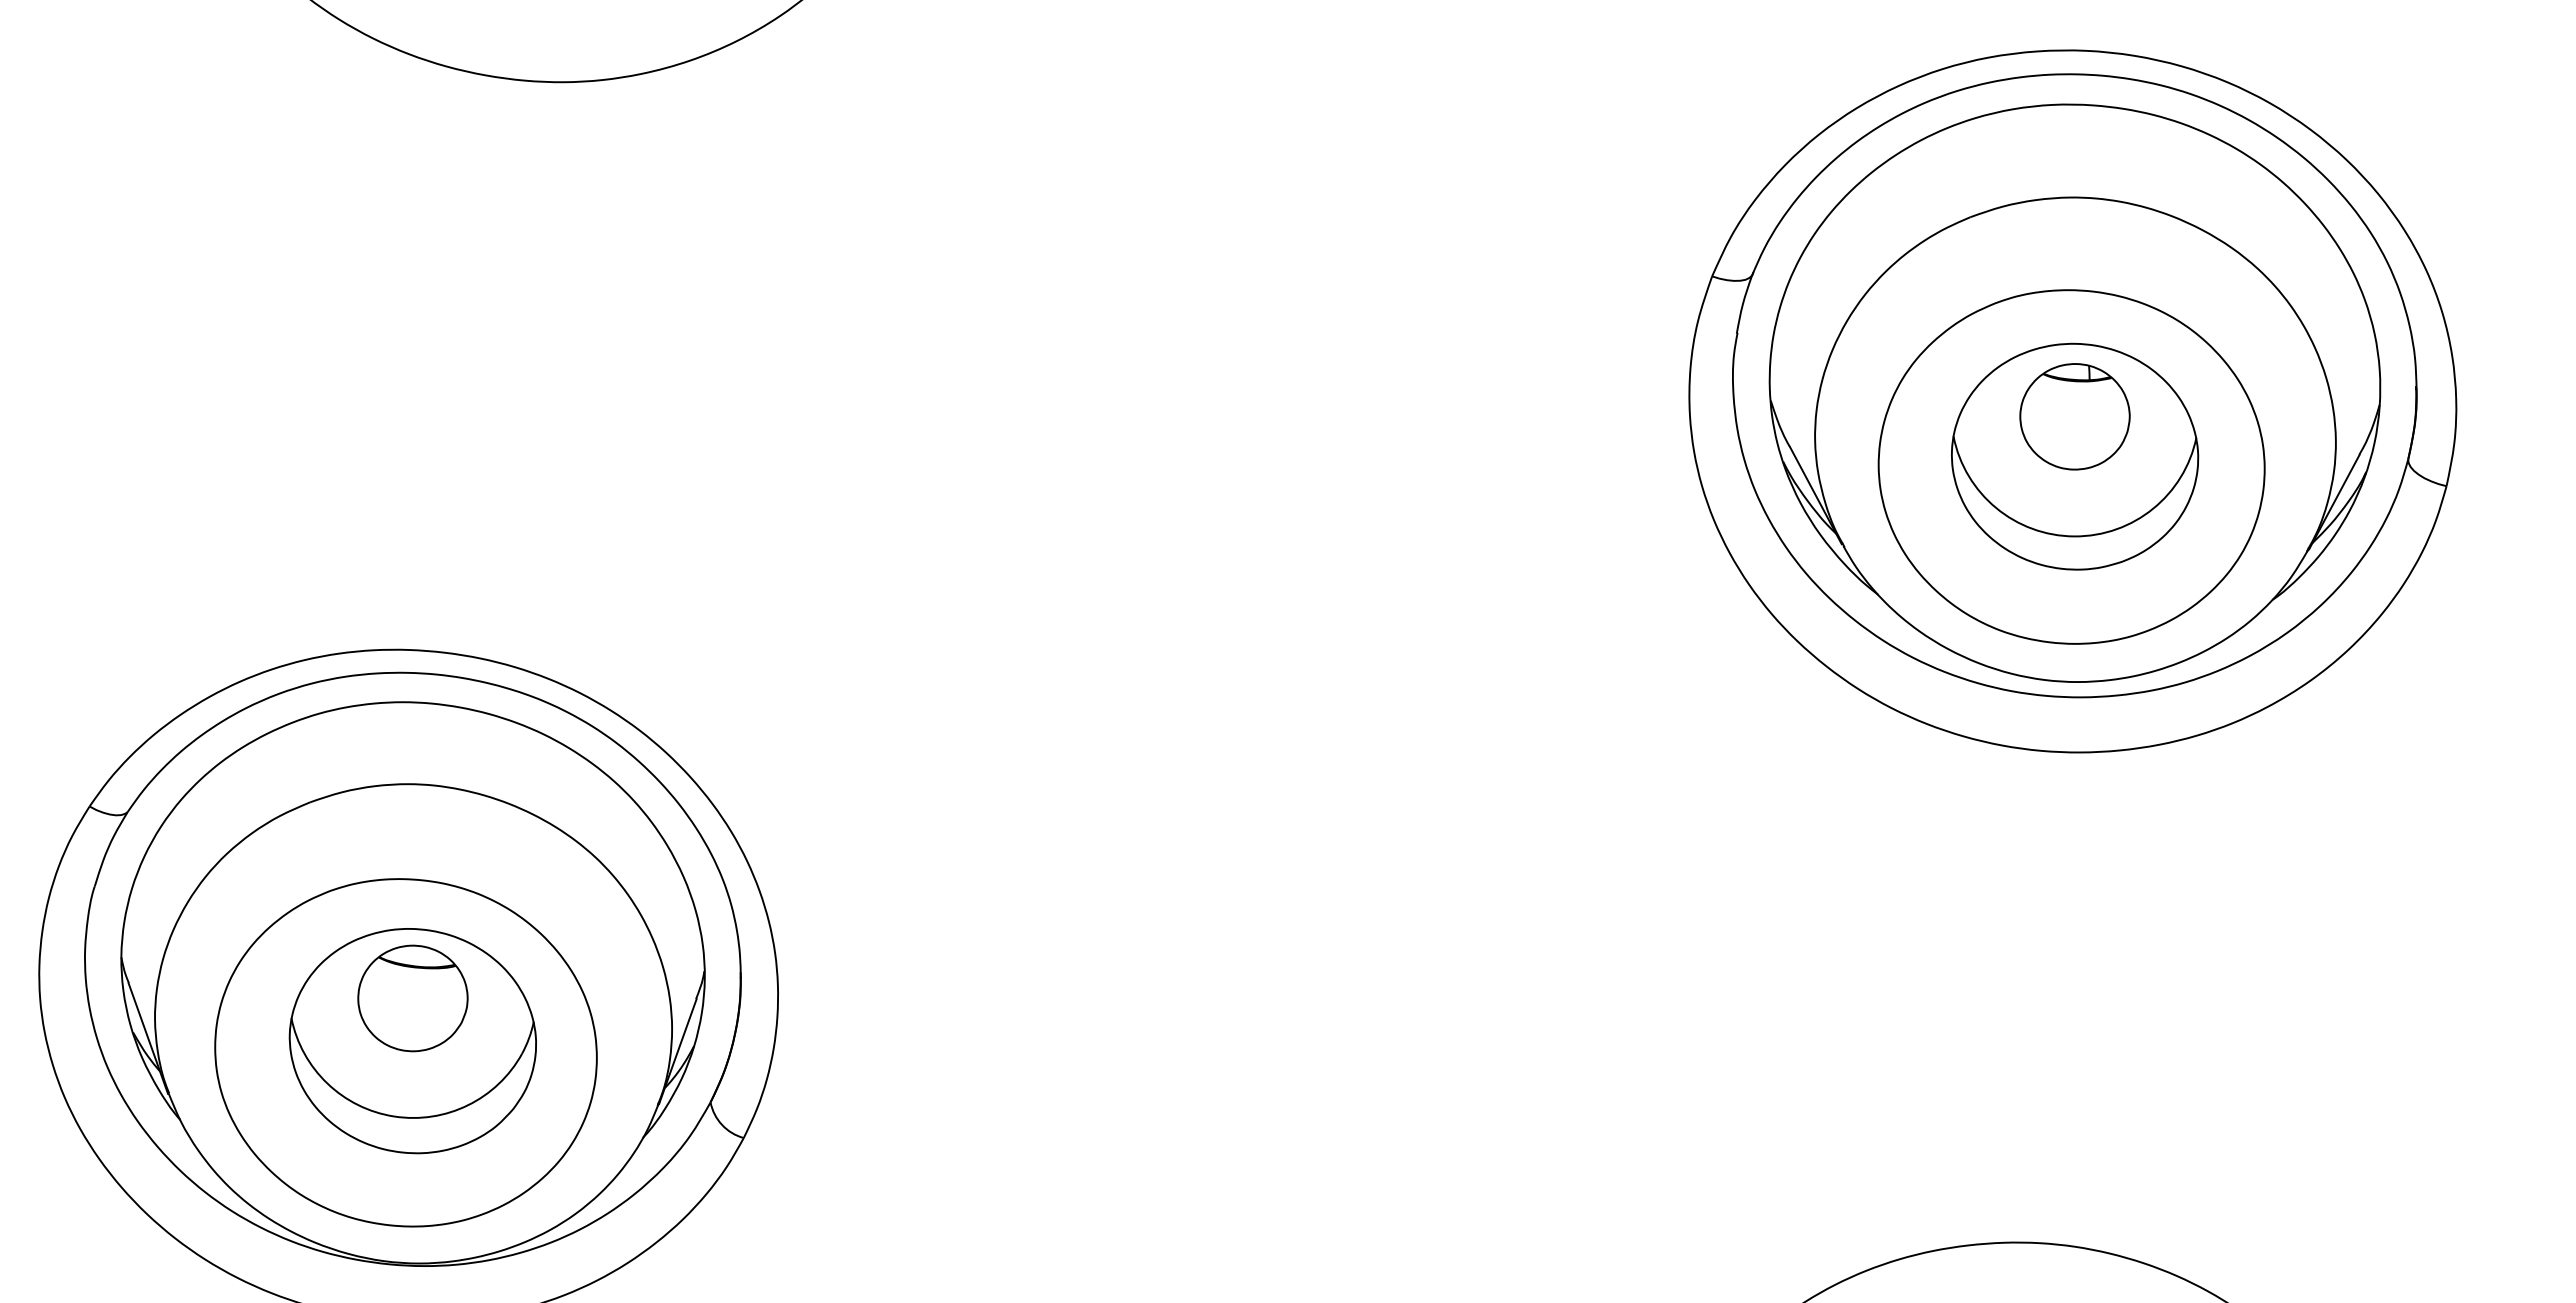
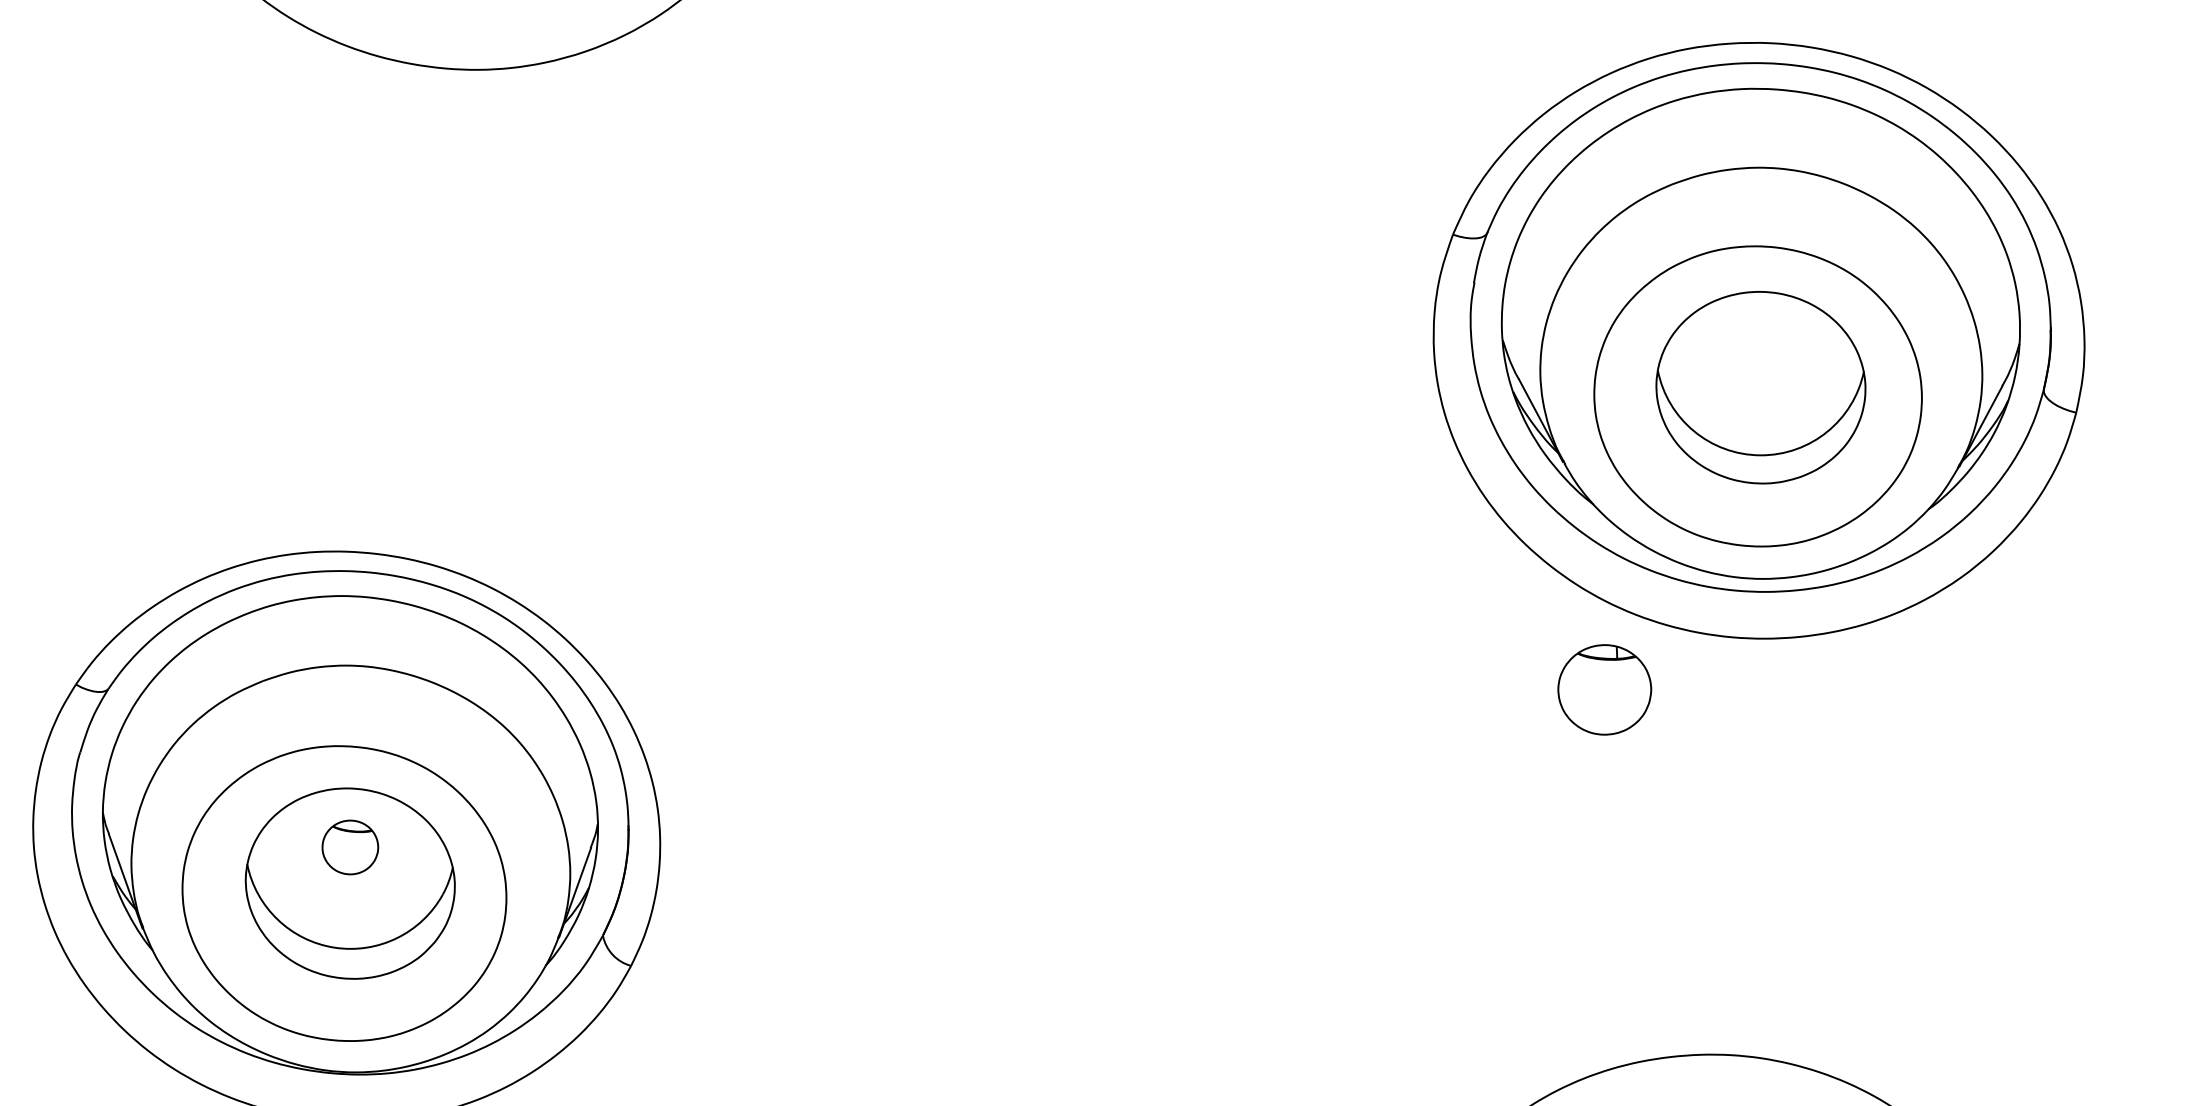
part: (2074, 416) -> (1604, 689), moved
part: (412, 998) -> (349, 847), size x0.6

